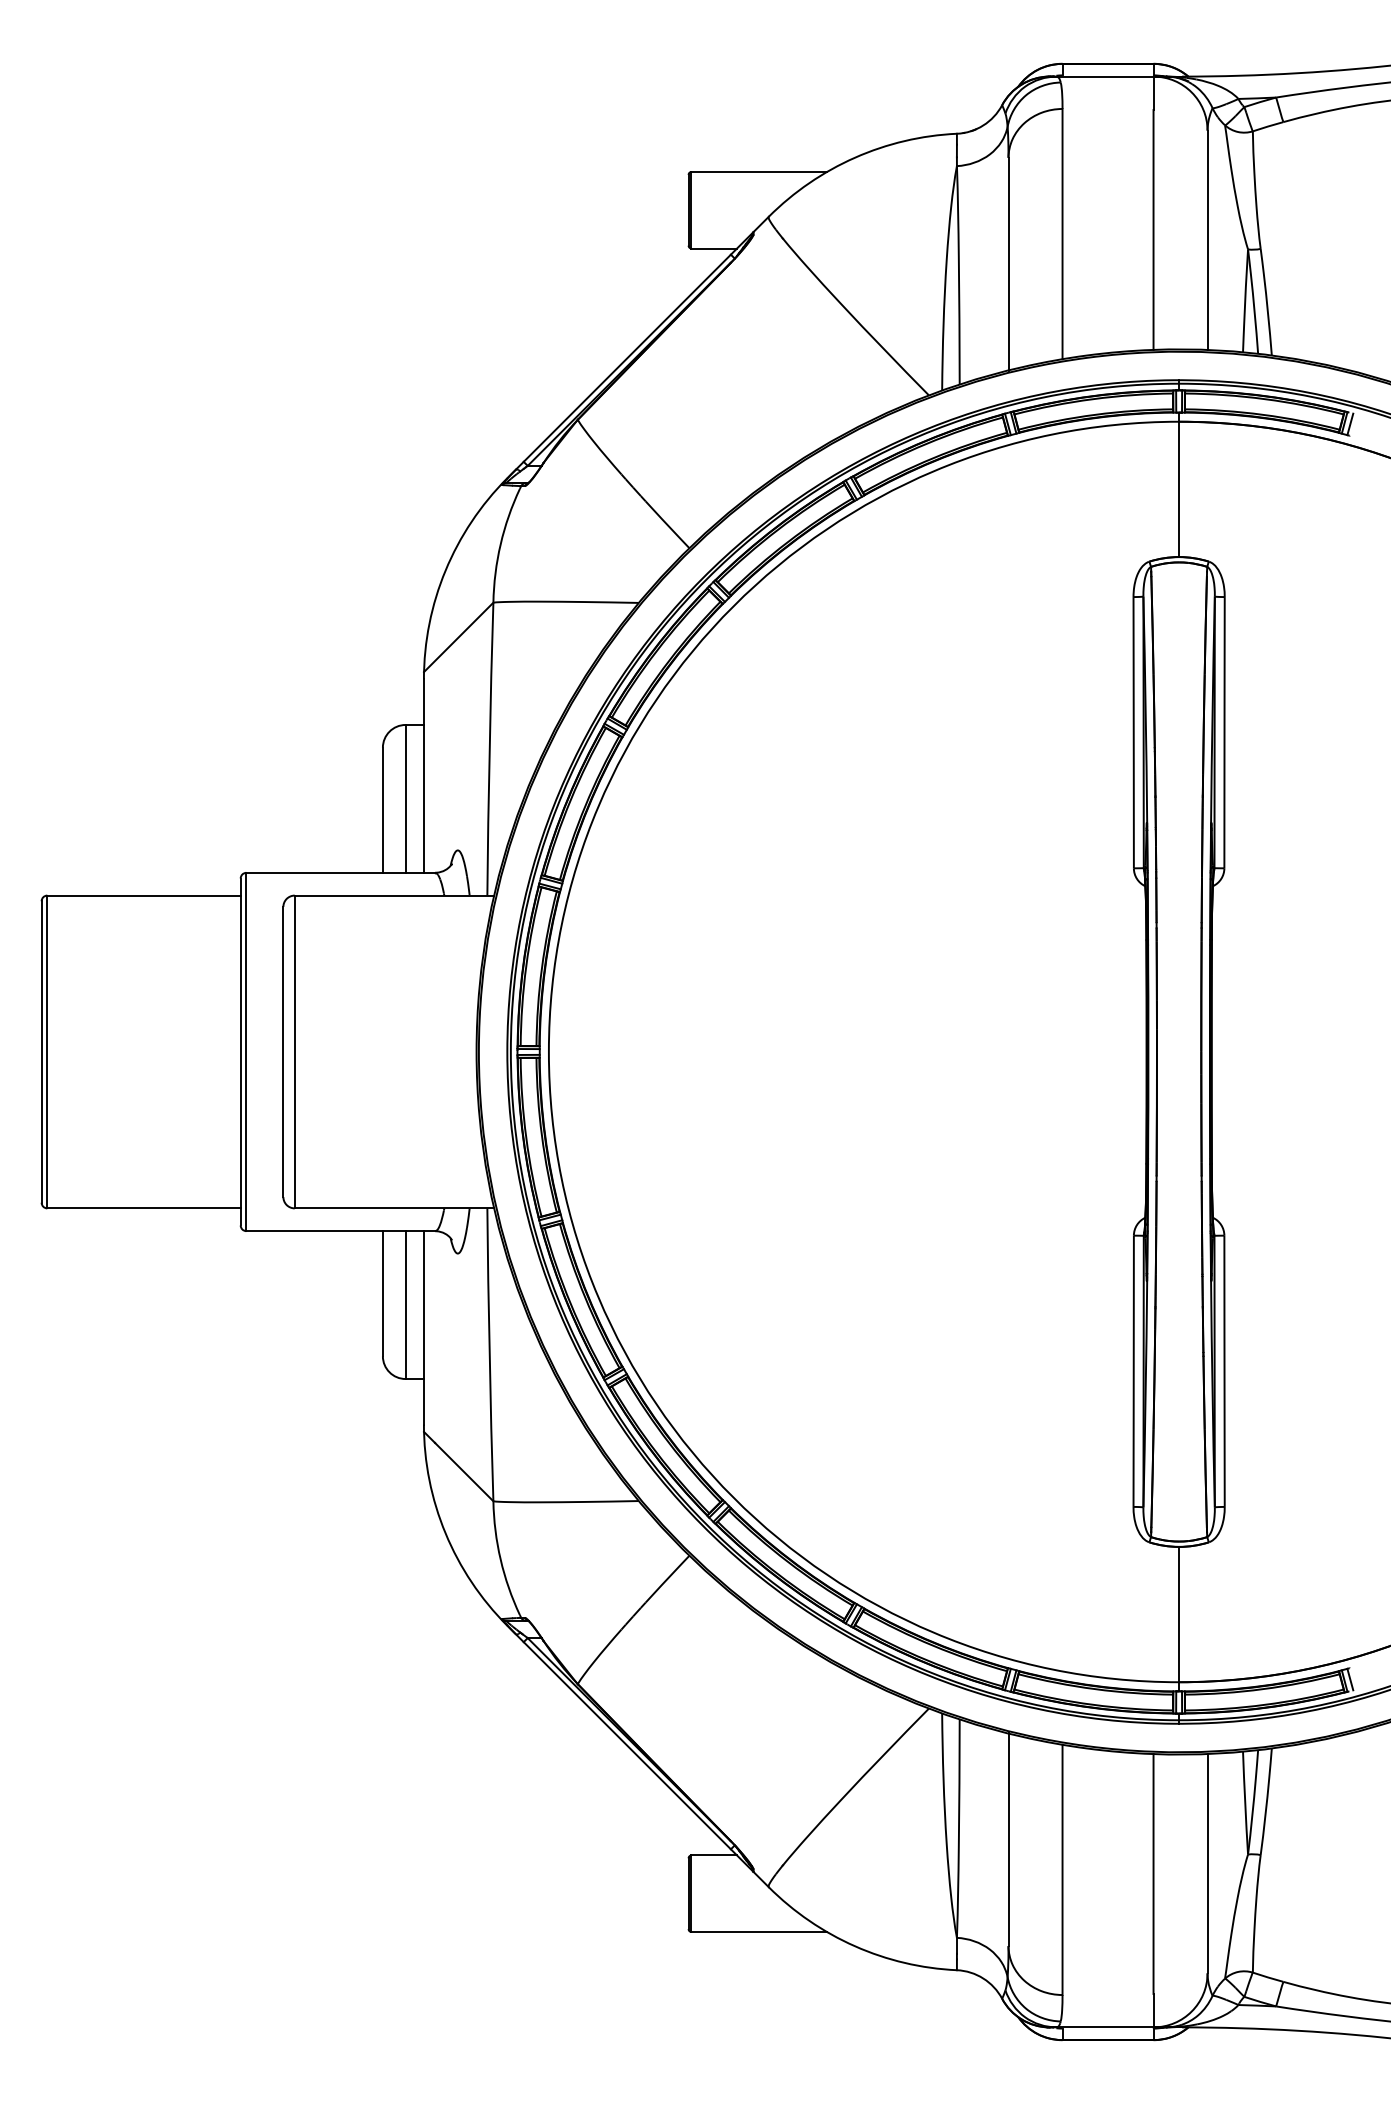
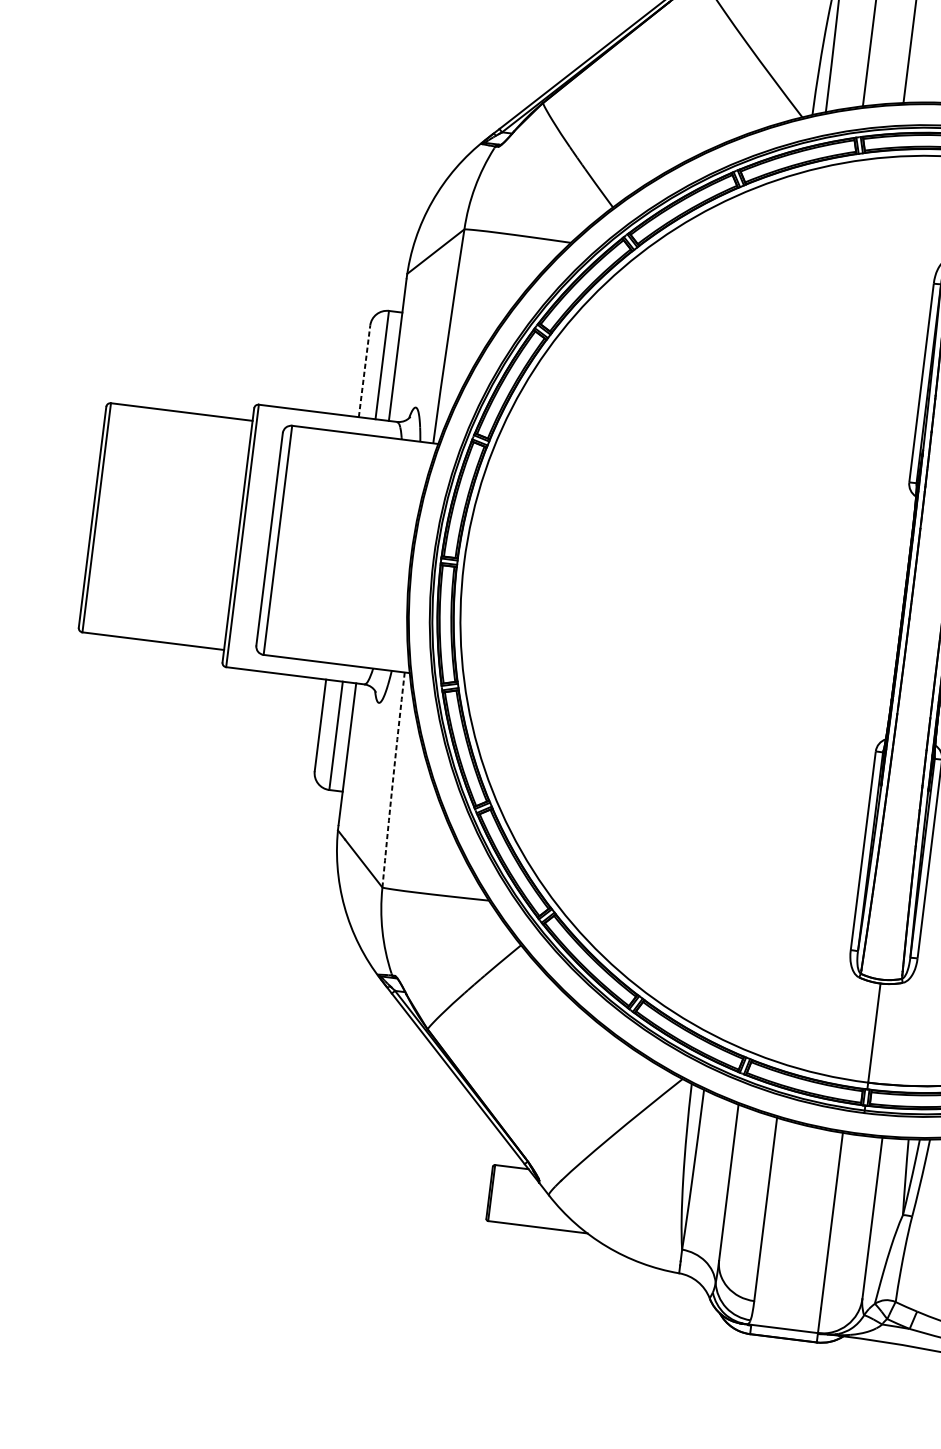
line: (382, 810) -> (364, 371), solid -> dashed
arc: (489, 1354) -> (392, 779), solid -> dashed

